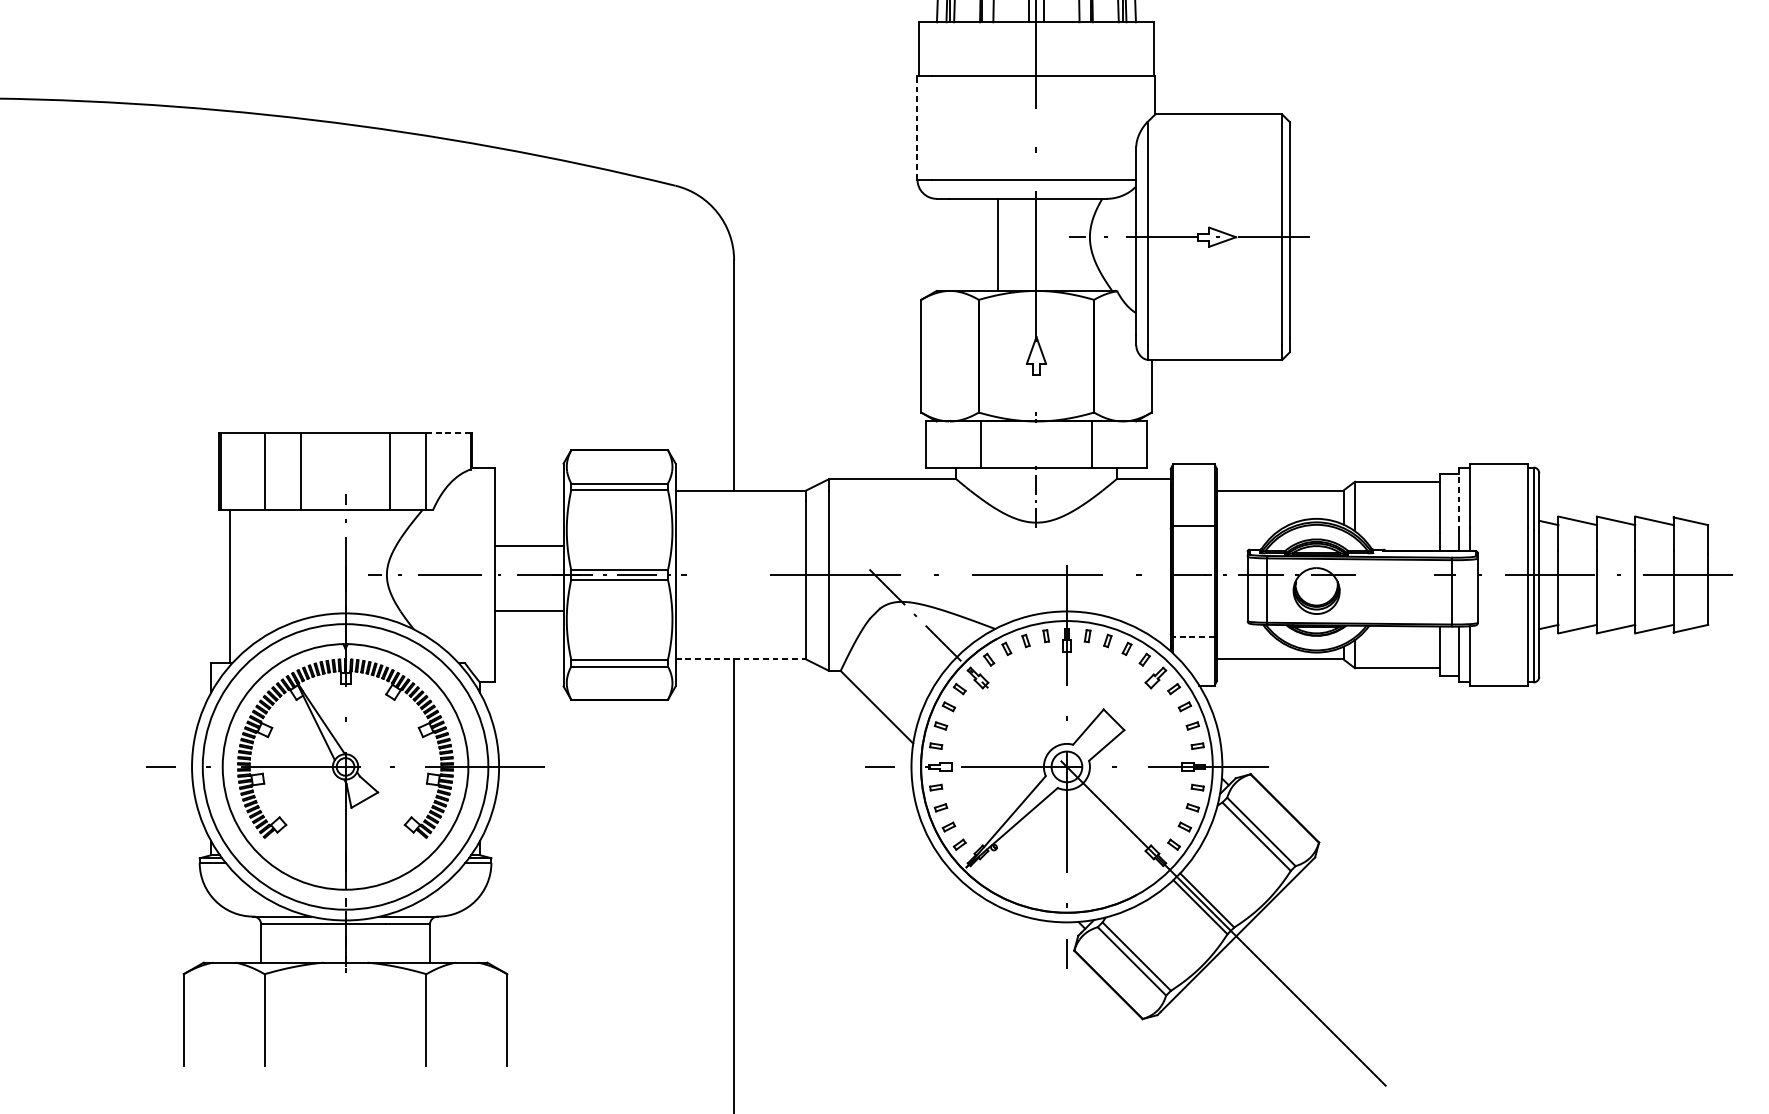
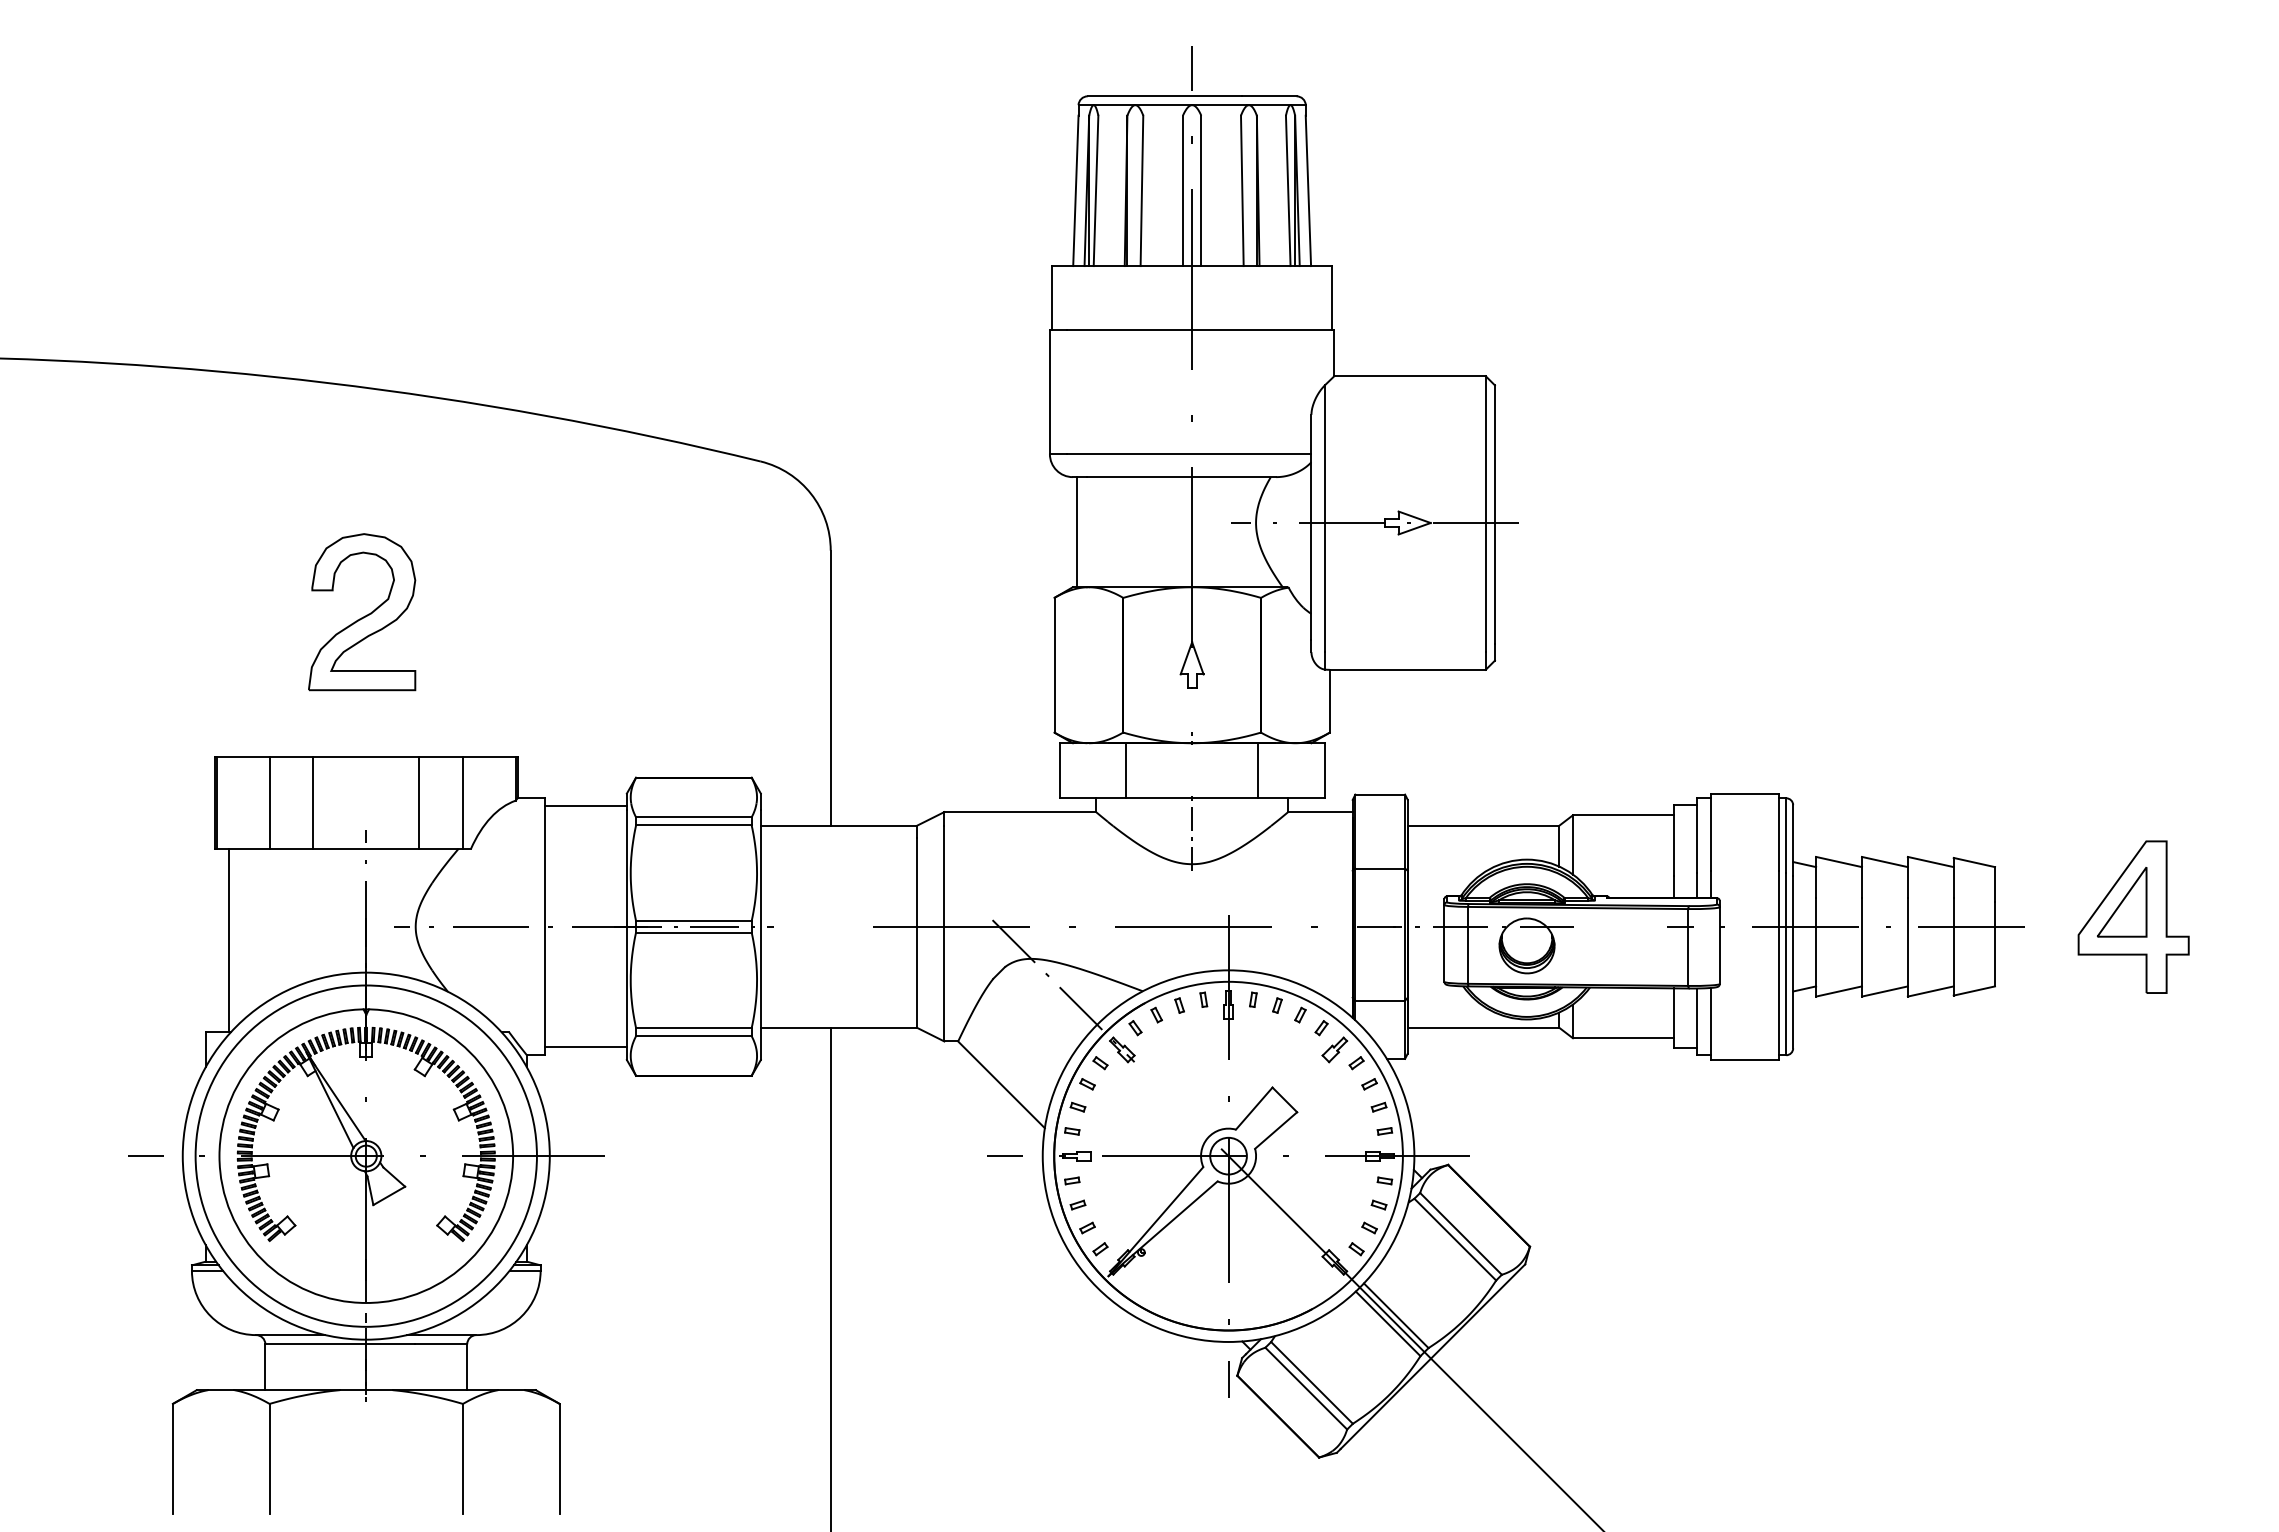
line: (917, 128) -> (1049, 392), dashed -> solid
line: (998, 245) -> (1076, 532), moved
part: (342, 312) -> (362, 612), added
line: (448, 433) -> (489, 757), dashed -> solid
line: (1458, 499) -> (1696, 836), dashed -> solid
line: (528, 546) -> (585, 806), moved
line: (528, 611) -> (585, 1047), moved
line: (1194, 636) -> (1380, 1000), dashed -> solid
line: (740, 659) -> (838, 1027), dashed -> solid

